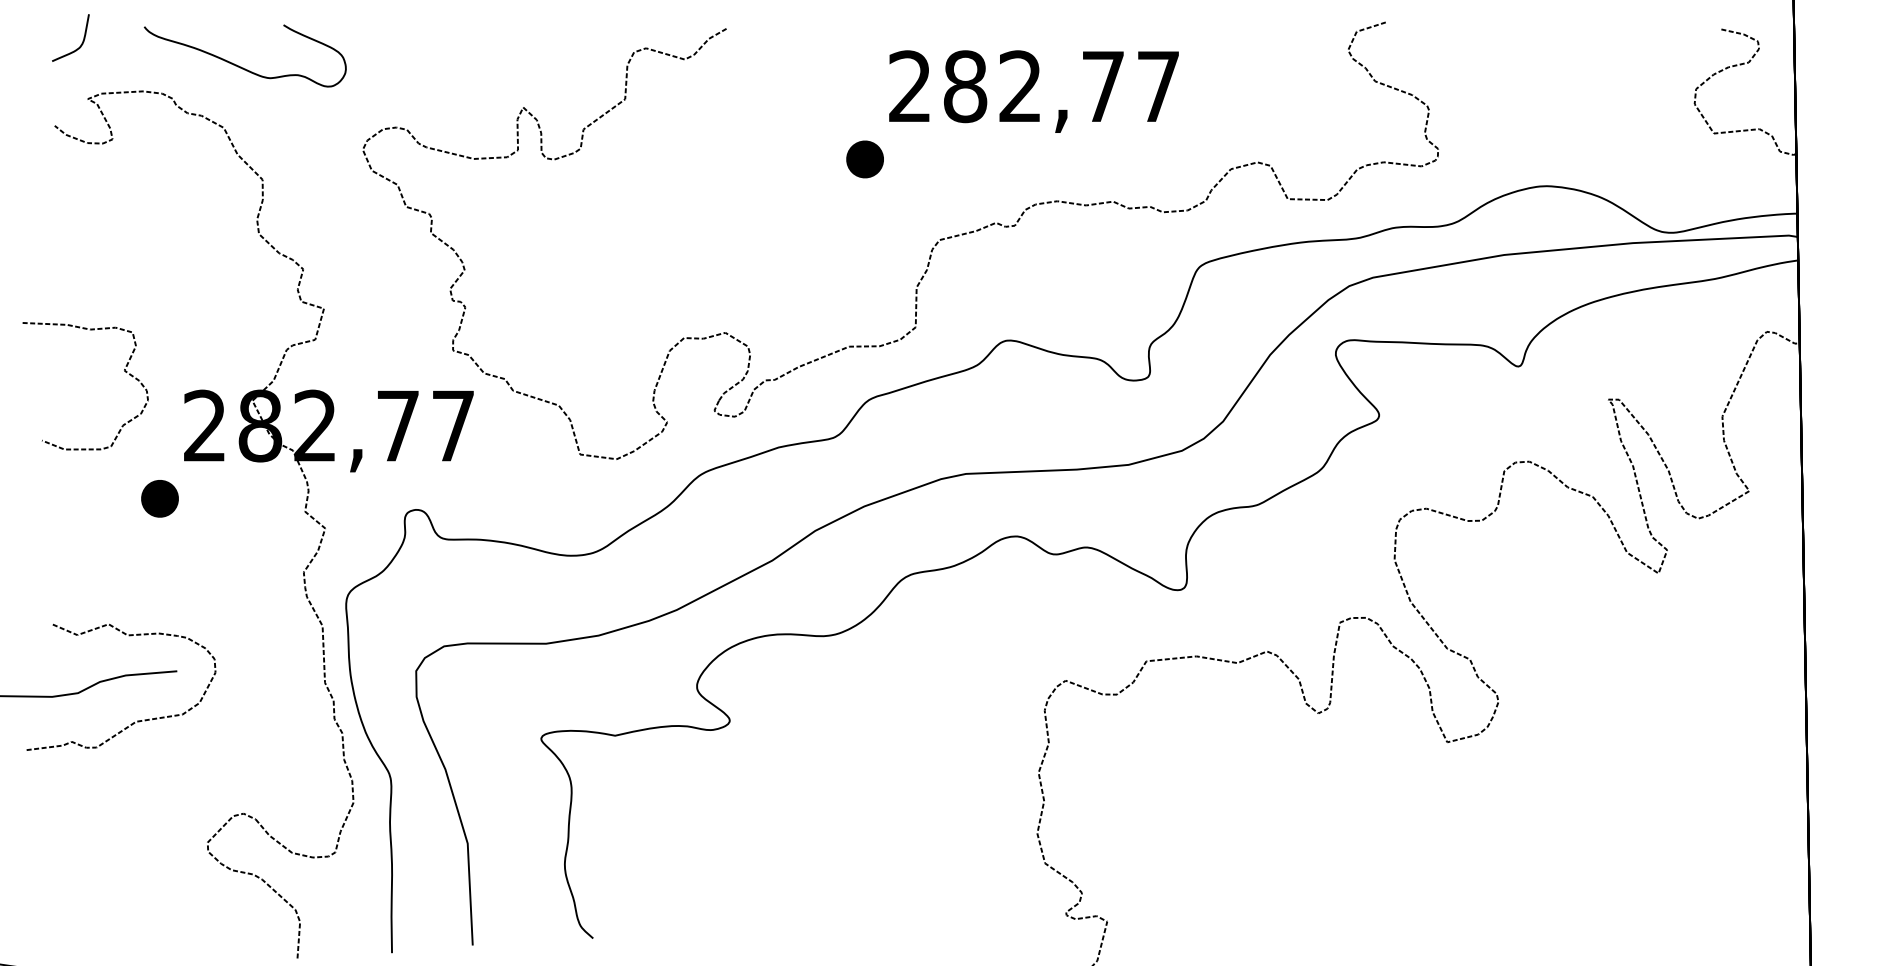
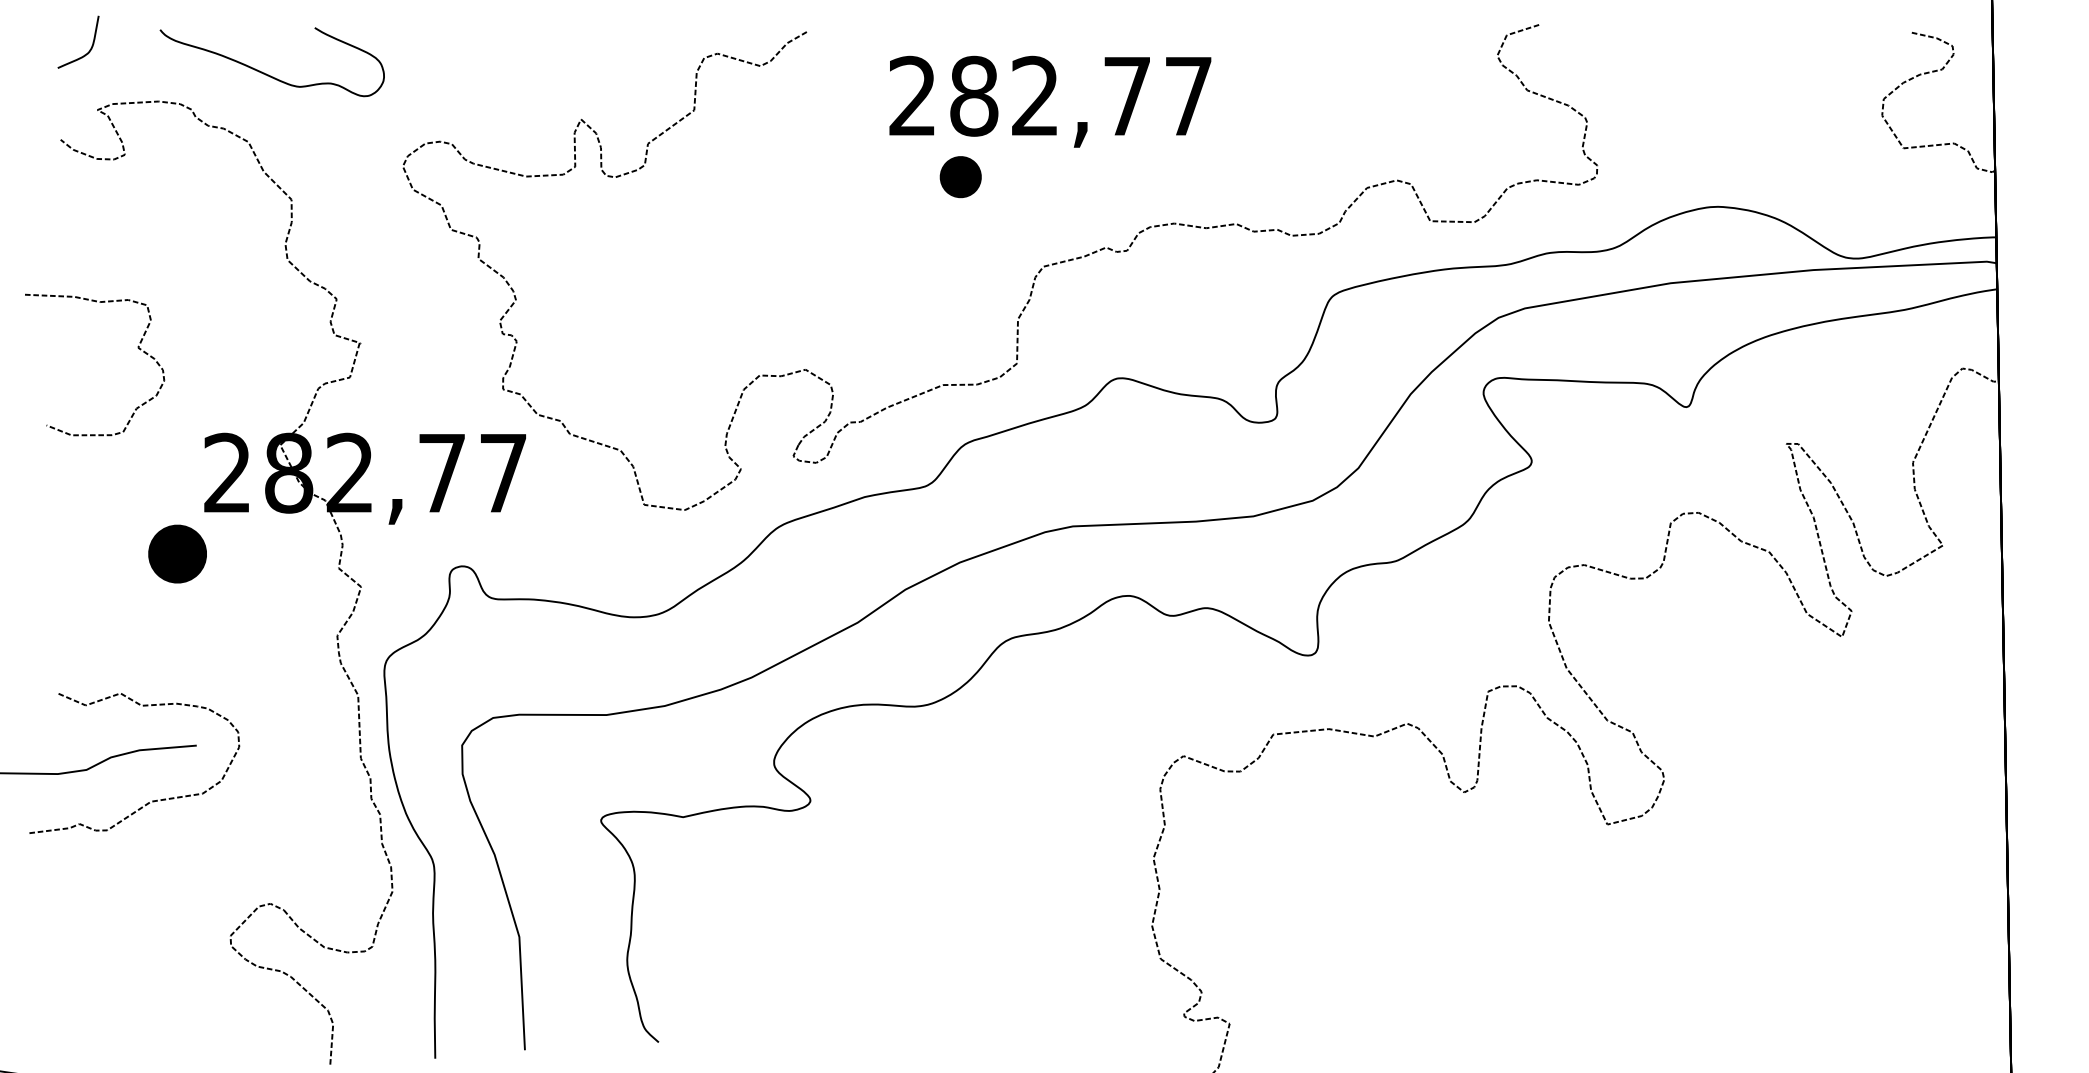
text: (1034, 91) -> (1050, 101), moved
curve: (123, 370) -> (137, 347), moved
part: (159, 498) -> (177, 553), size x1.4

